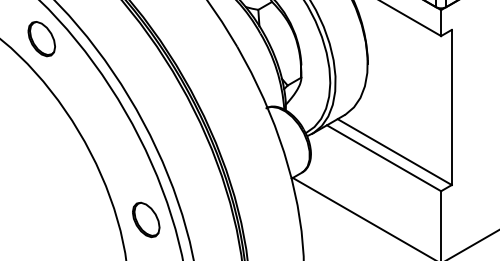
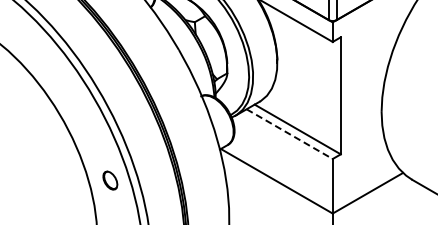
part: (41, 39) -> (31, 44), removed
line: (383, 158) -> (289, 134), solid -> dashed
part: (146, 219) -> (110, 180), size x0.7

